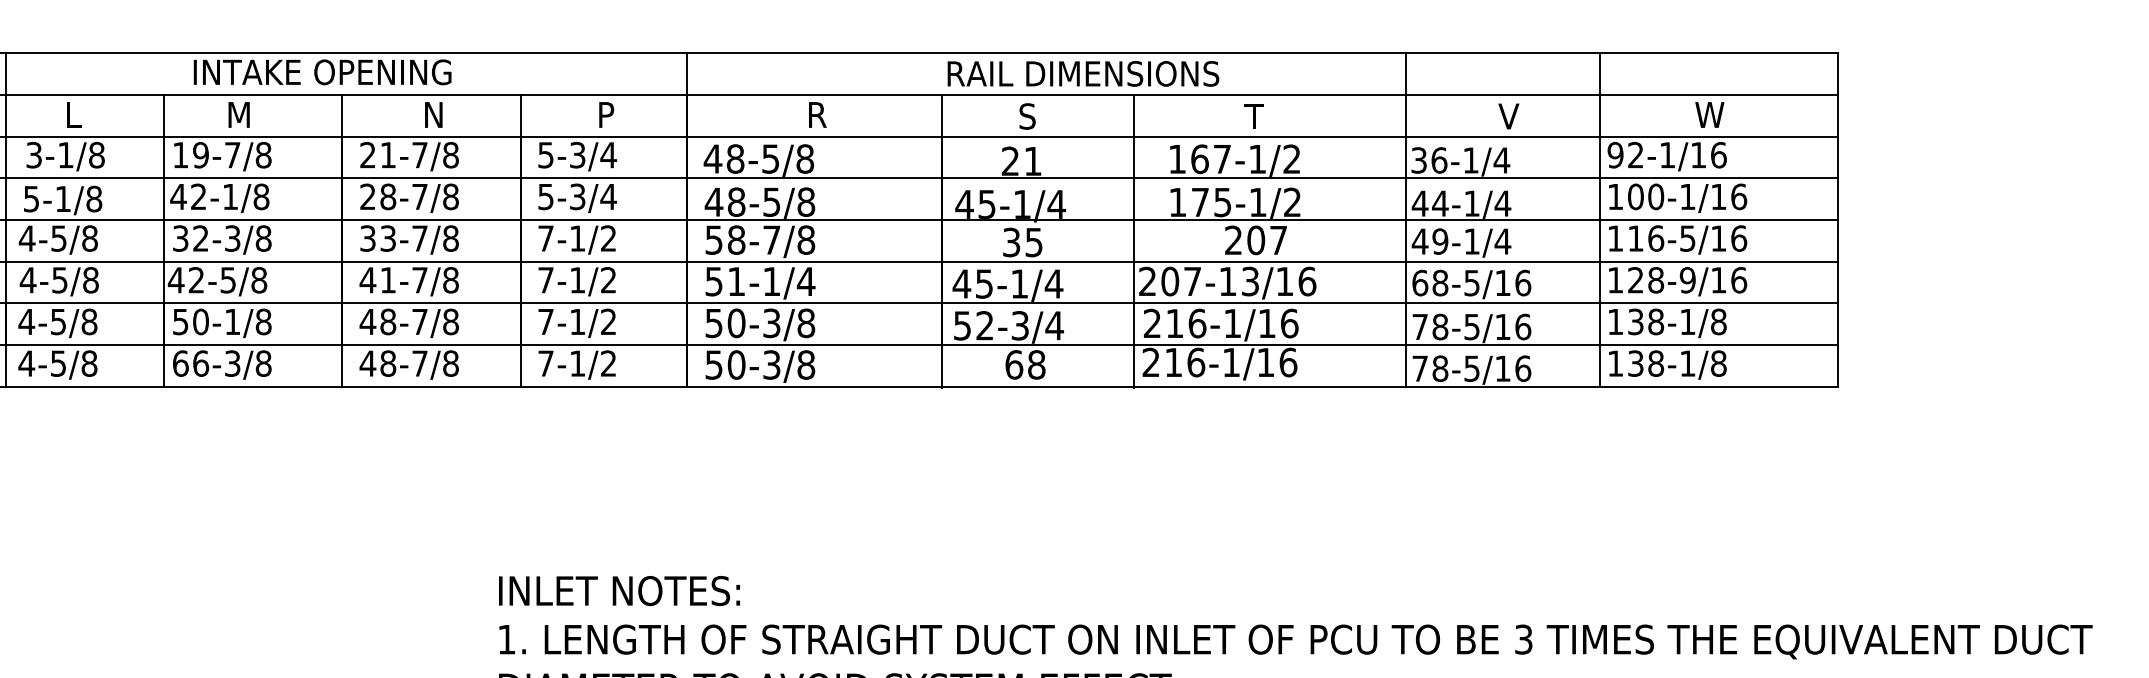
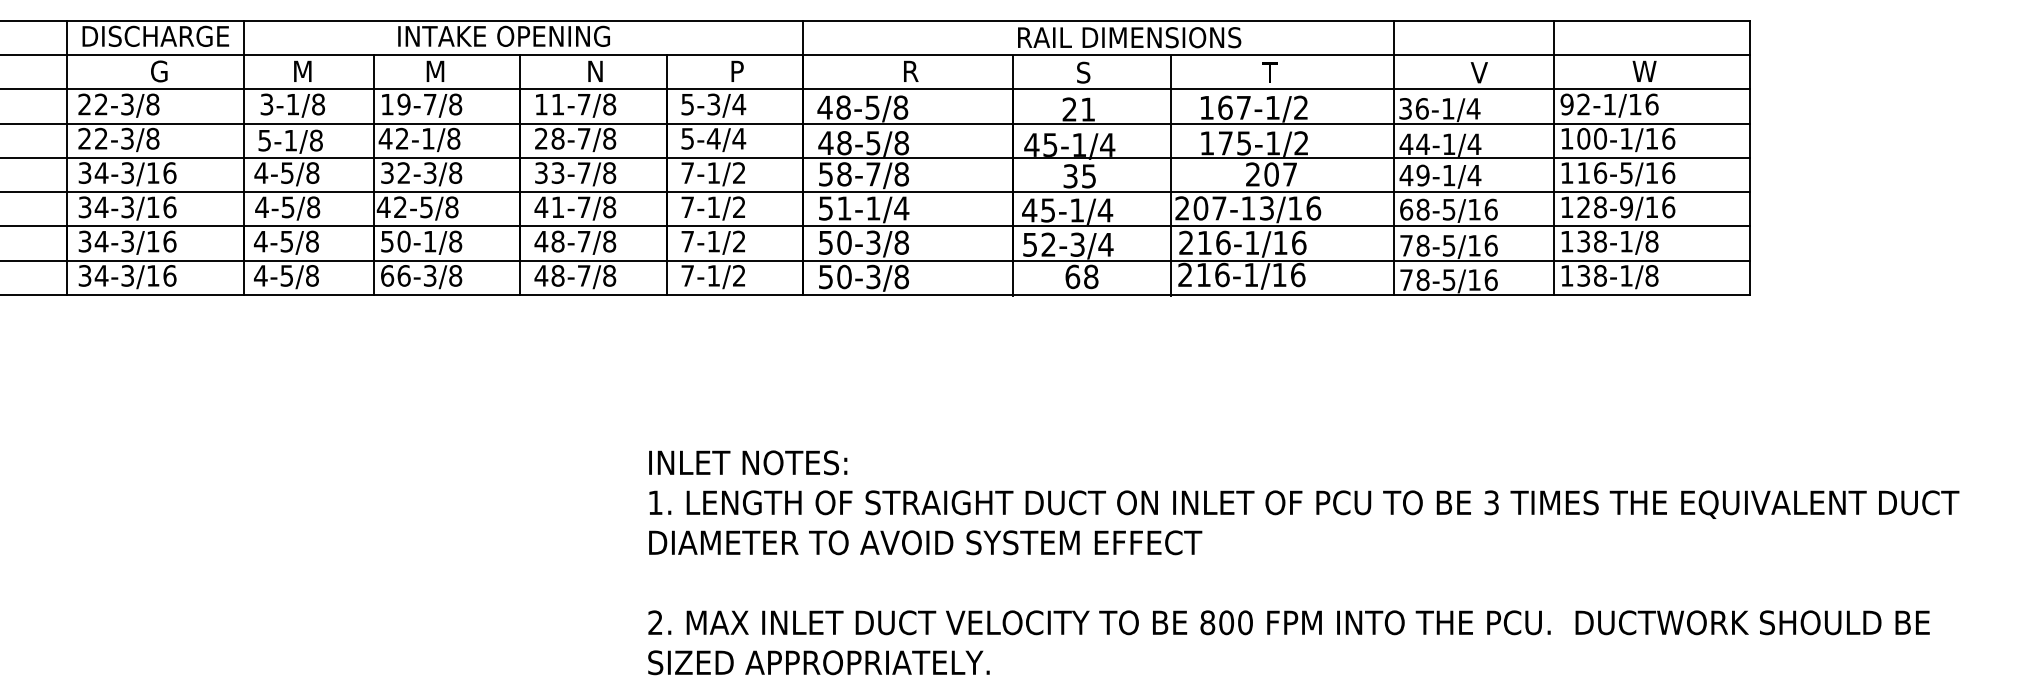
text: (77, 113) -> (302, 70), L -> M
text: (368, 155) -> (541, 104), 21-7/8 -> 11-7/8
text: (577, 196) -> (713, 138), 5-3/4 -> 5-4/4

